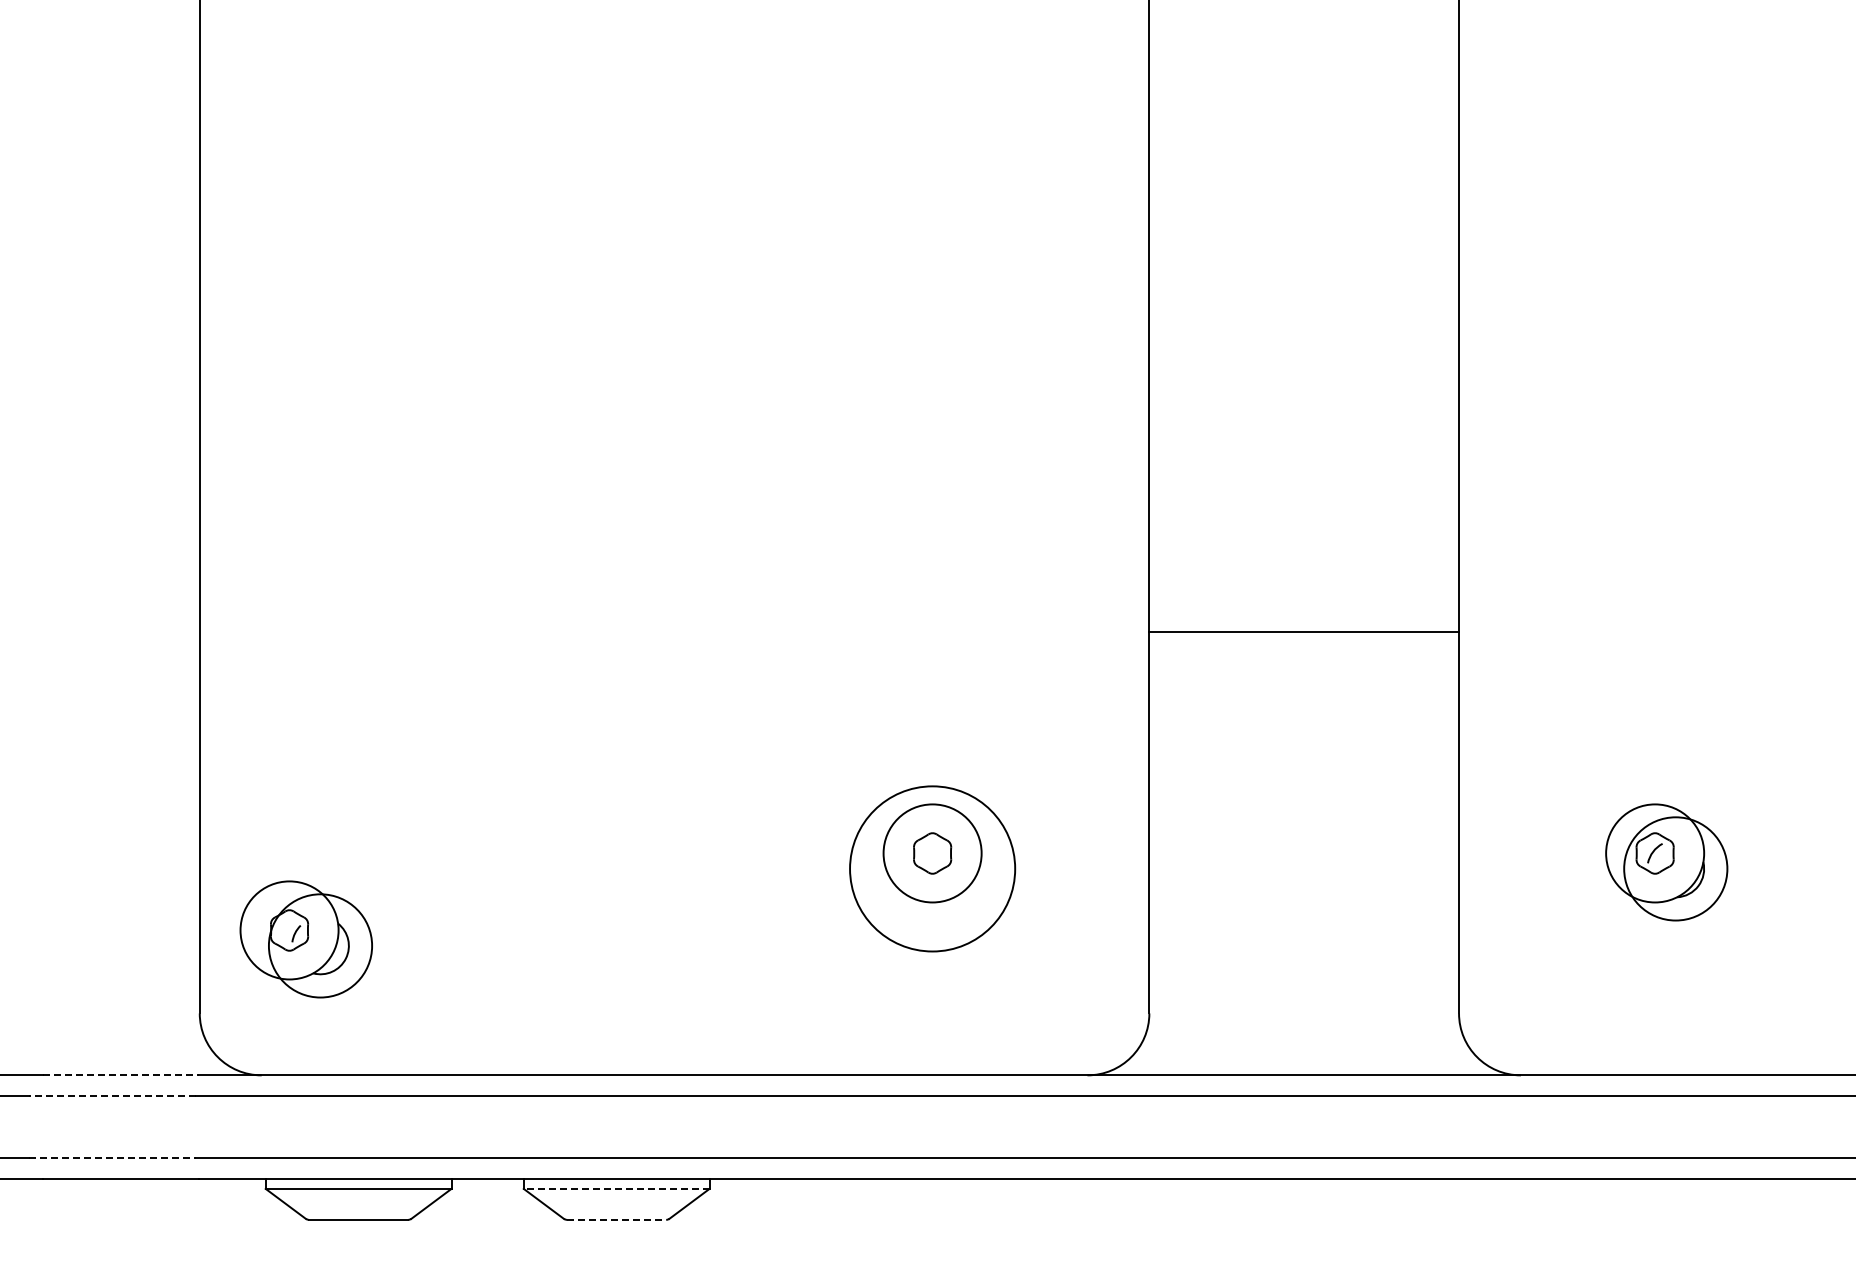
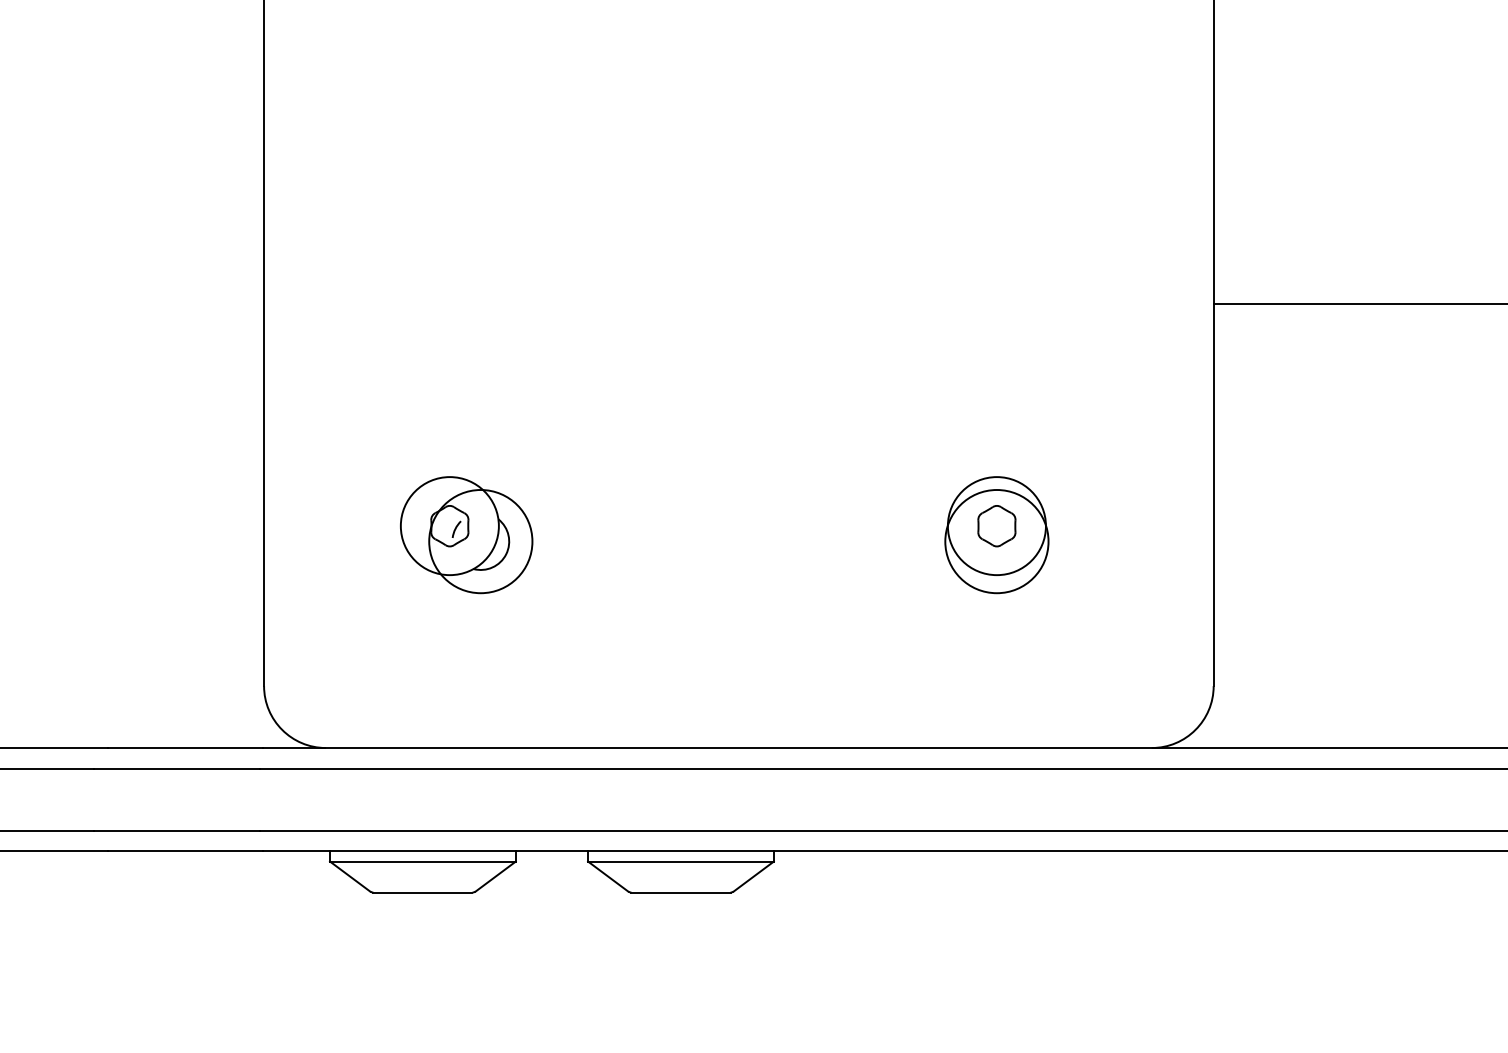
circle: (932, 868) -> (996, 541), size x0.62
part: (305, 939) -> (465, 535), moved
line: (121, 1075) -> (185, 748), dashed -> solid
line: (112, 1096) -> (176, 769), dashed -> solid
line: (113, 1157) -> (177, 830), dashed -> solid
line: (616, 1188) -> (680, 861), dashed -> solid
line: (616, 1219) -> (680, 892), dashed -> solid

